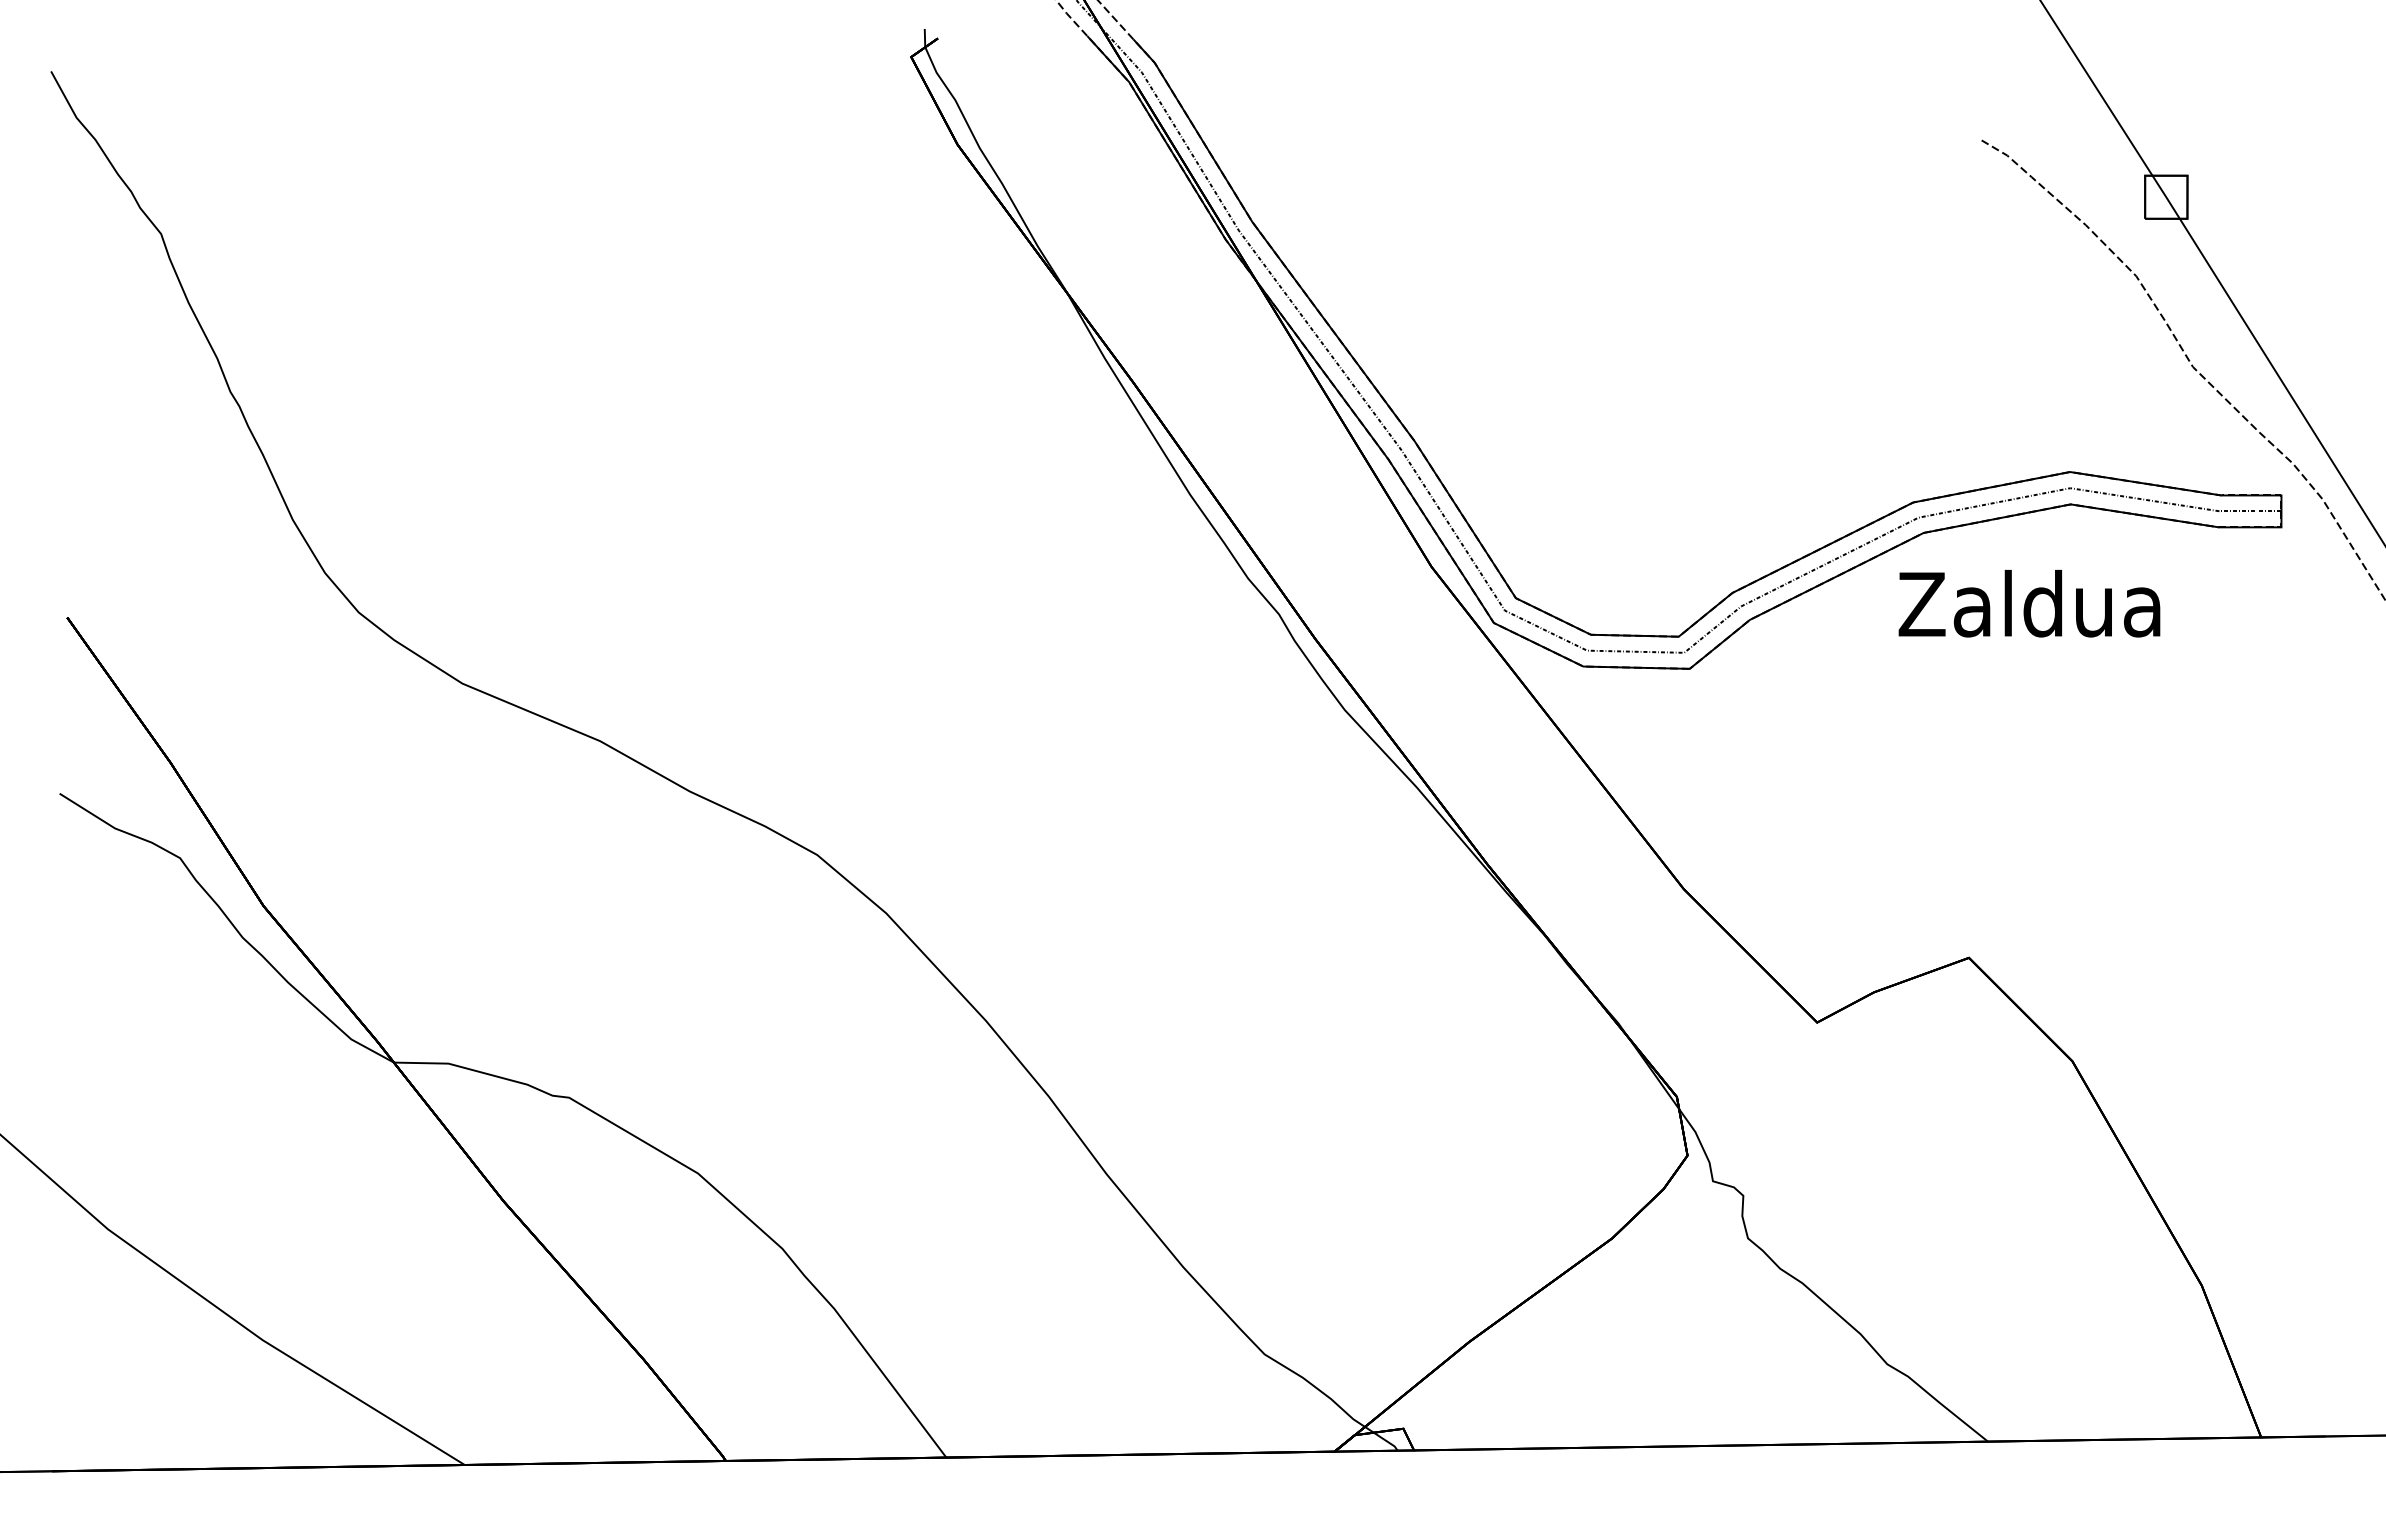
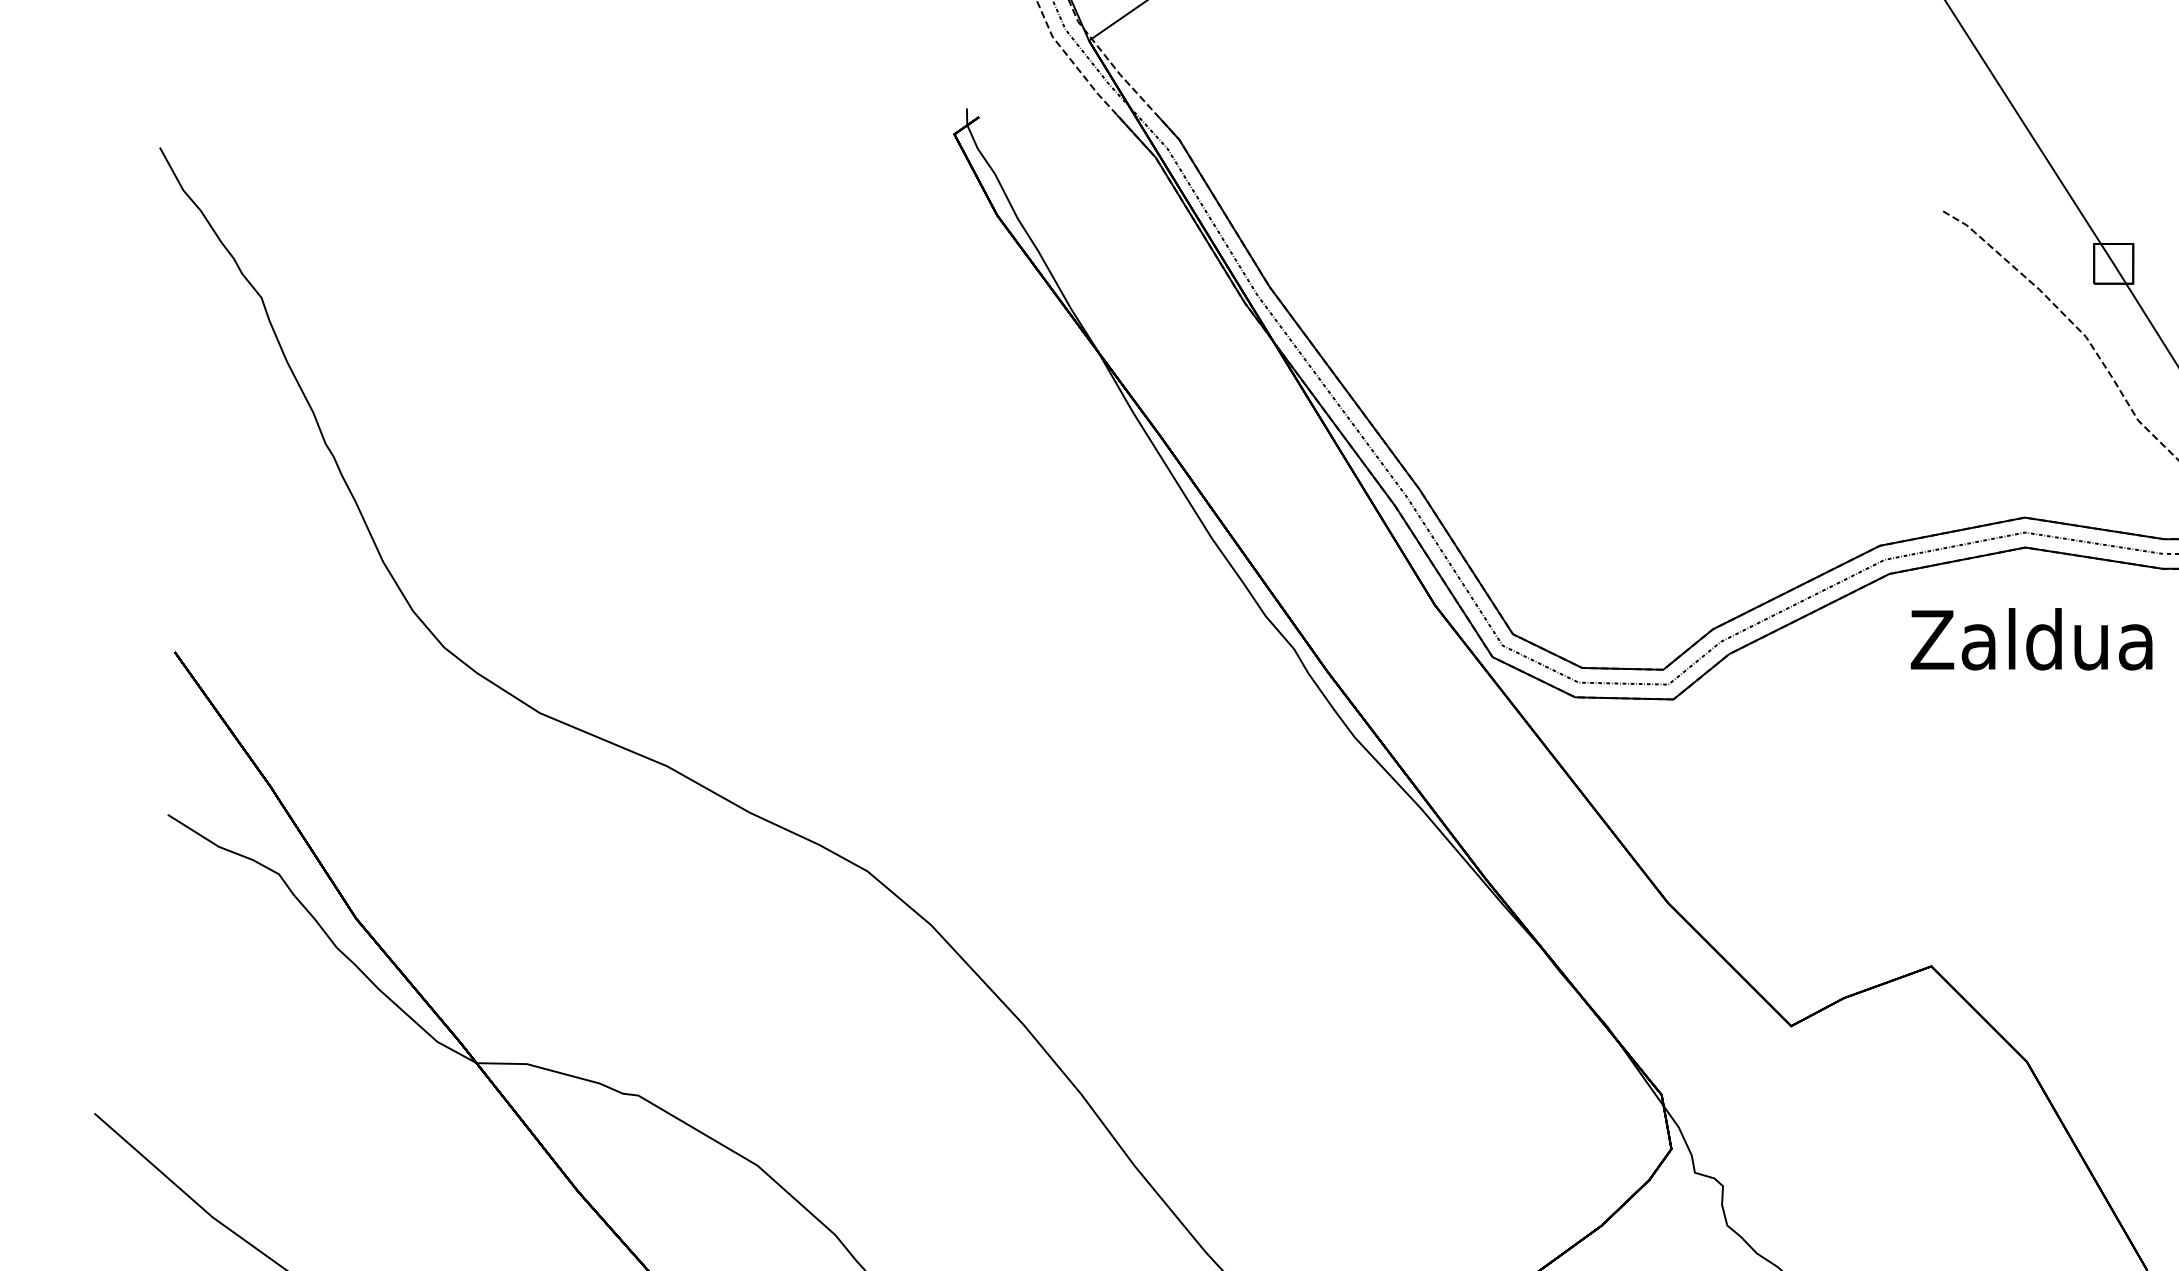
text: (2029, 603) -> (2031, 639), moved

